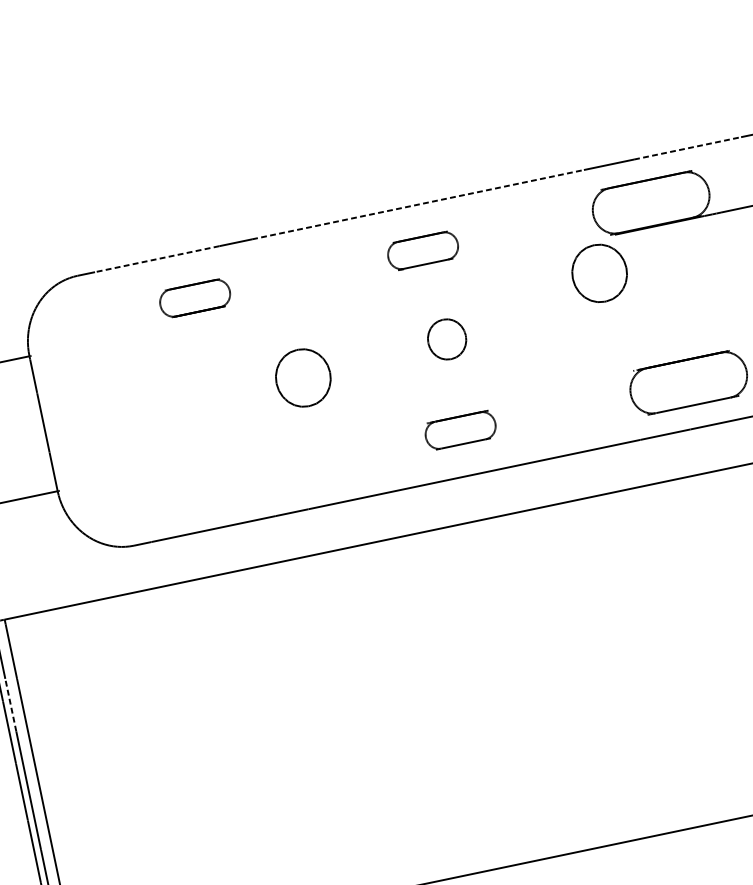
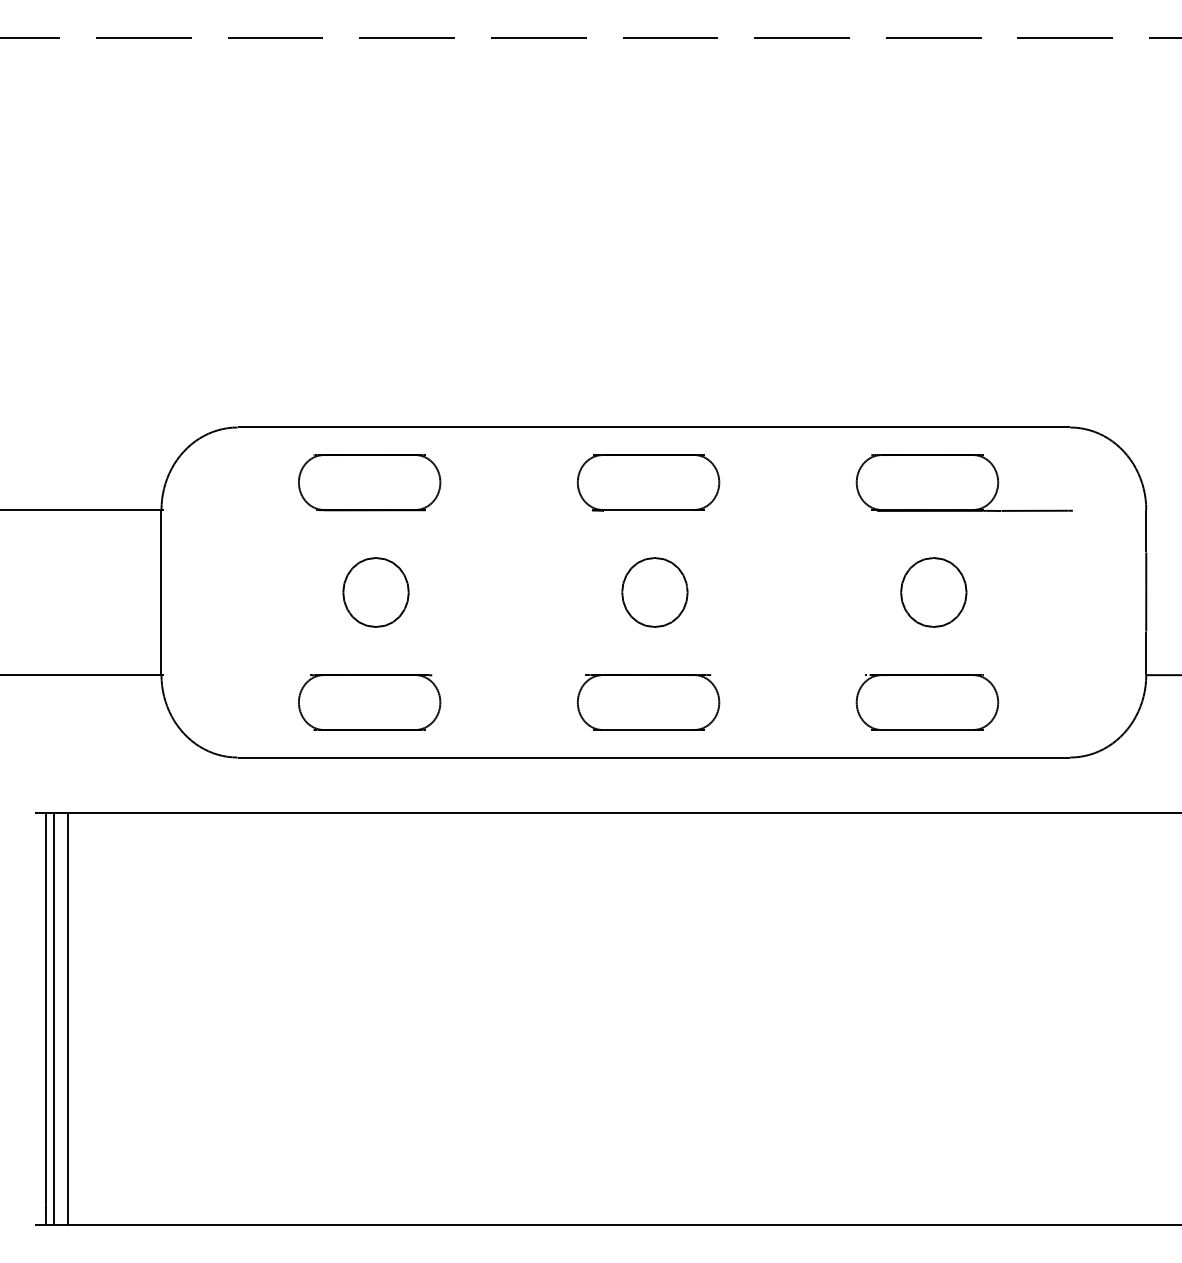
line: (688, 148) -> (984, 427), dashed -> solid
line: (417, 204) -> (653, 427), dashed -> solid
part: (423, 250) -> (648, 482), size x1.67
line: (156, 259) -> (334, 427), dashed -> solid
part: (599, 273) -> (933, 592), moved
part: (194, 298) -> (369, 482), size x1.67
part: (446, 339) -> (654, 592), size x1.43
part: (302, 378) -> (375, 592), moved
part: (460, 430) -> (648, 702), size x1.67
part: (232, 478) -> (369, 702), added
line: (10, 704) -> (54, 913), dashed -> solid

